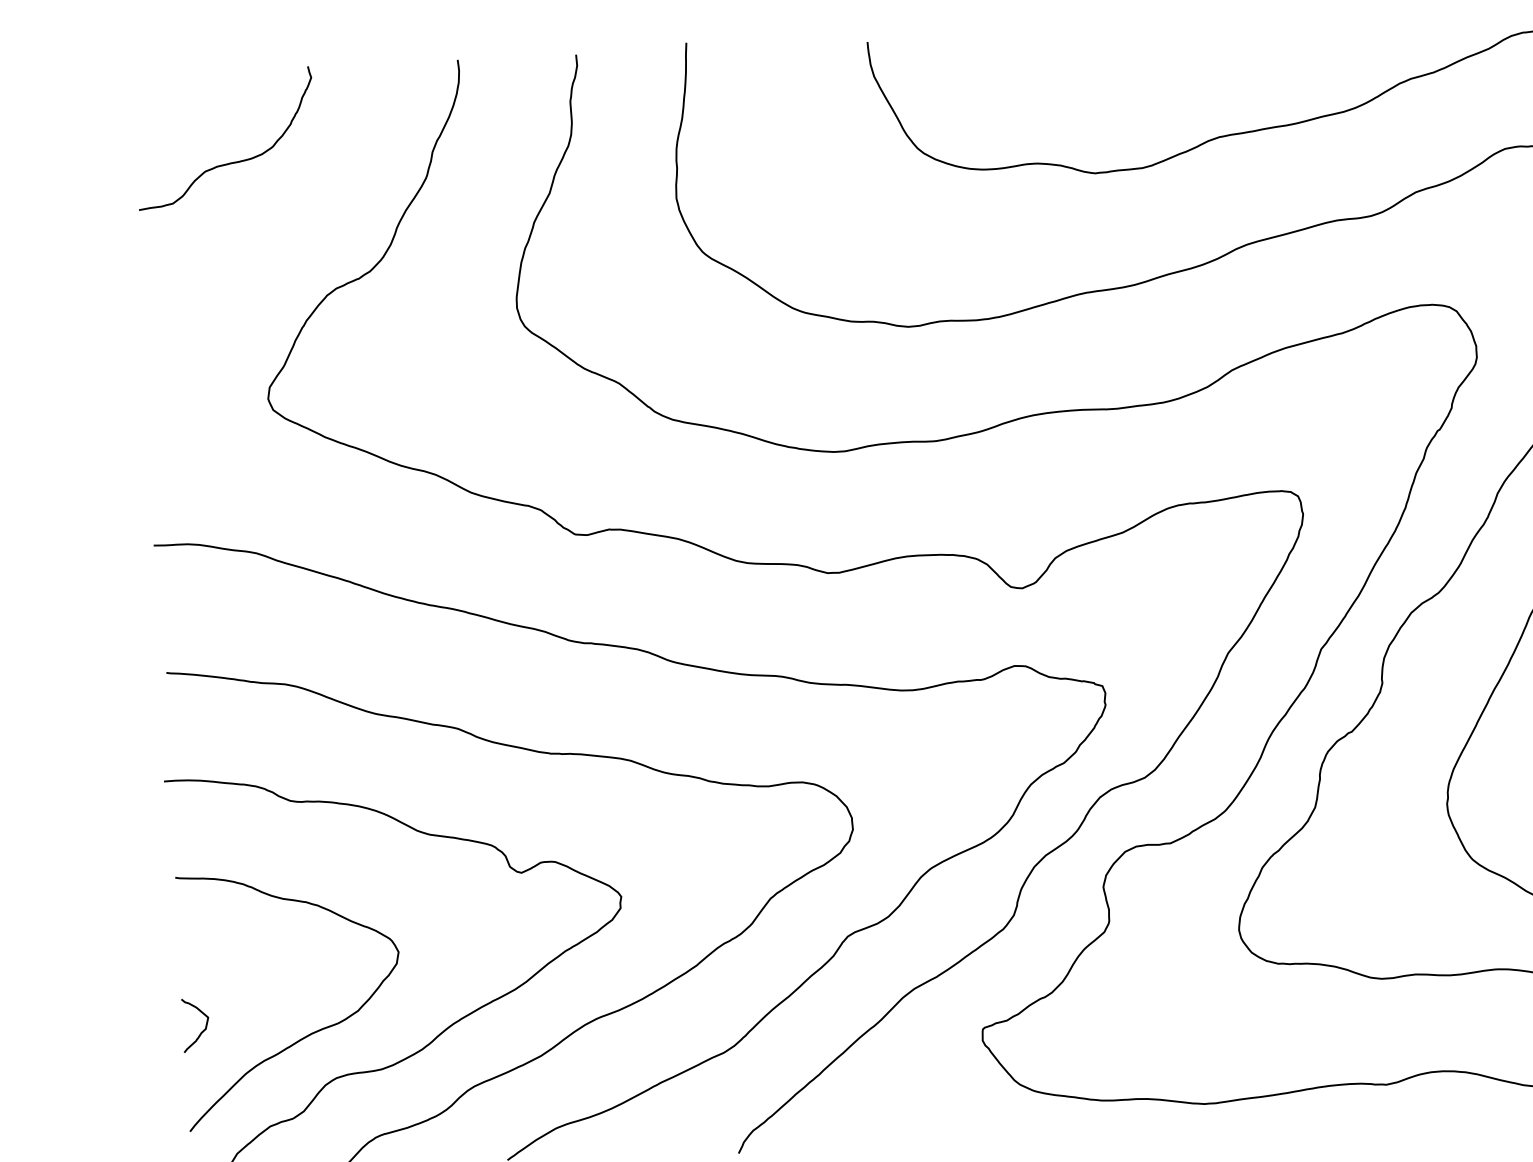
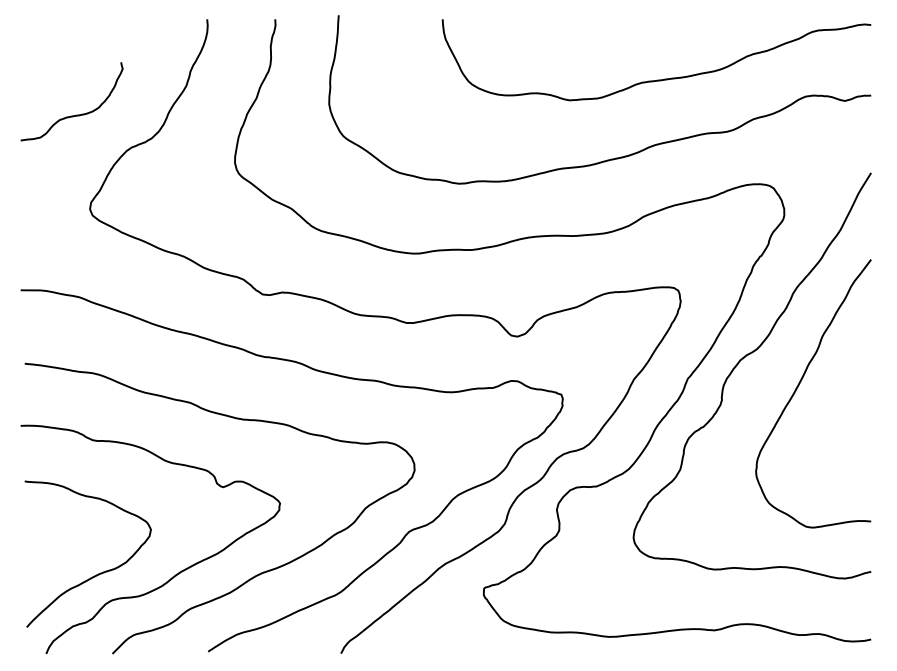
curve: (234, 160) -> (76, 114), moved
curve: (202, 1030) -> (36, 569), removed

